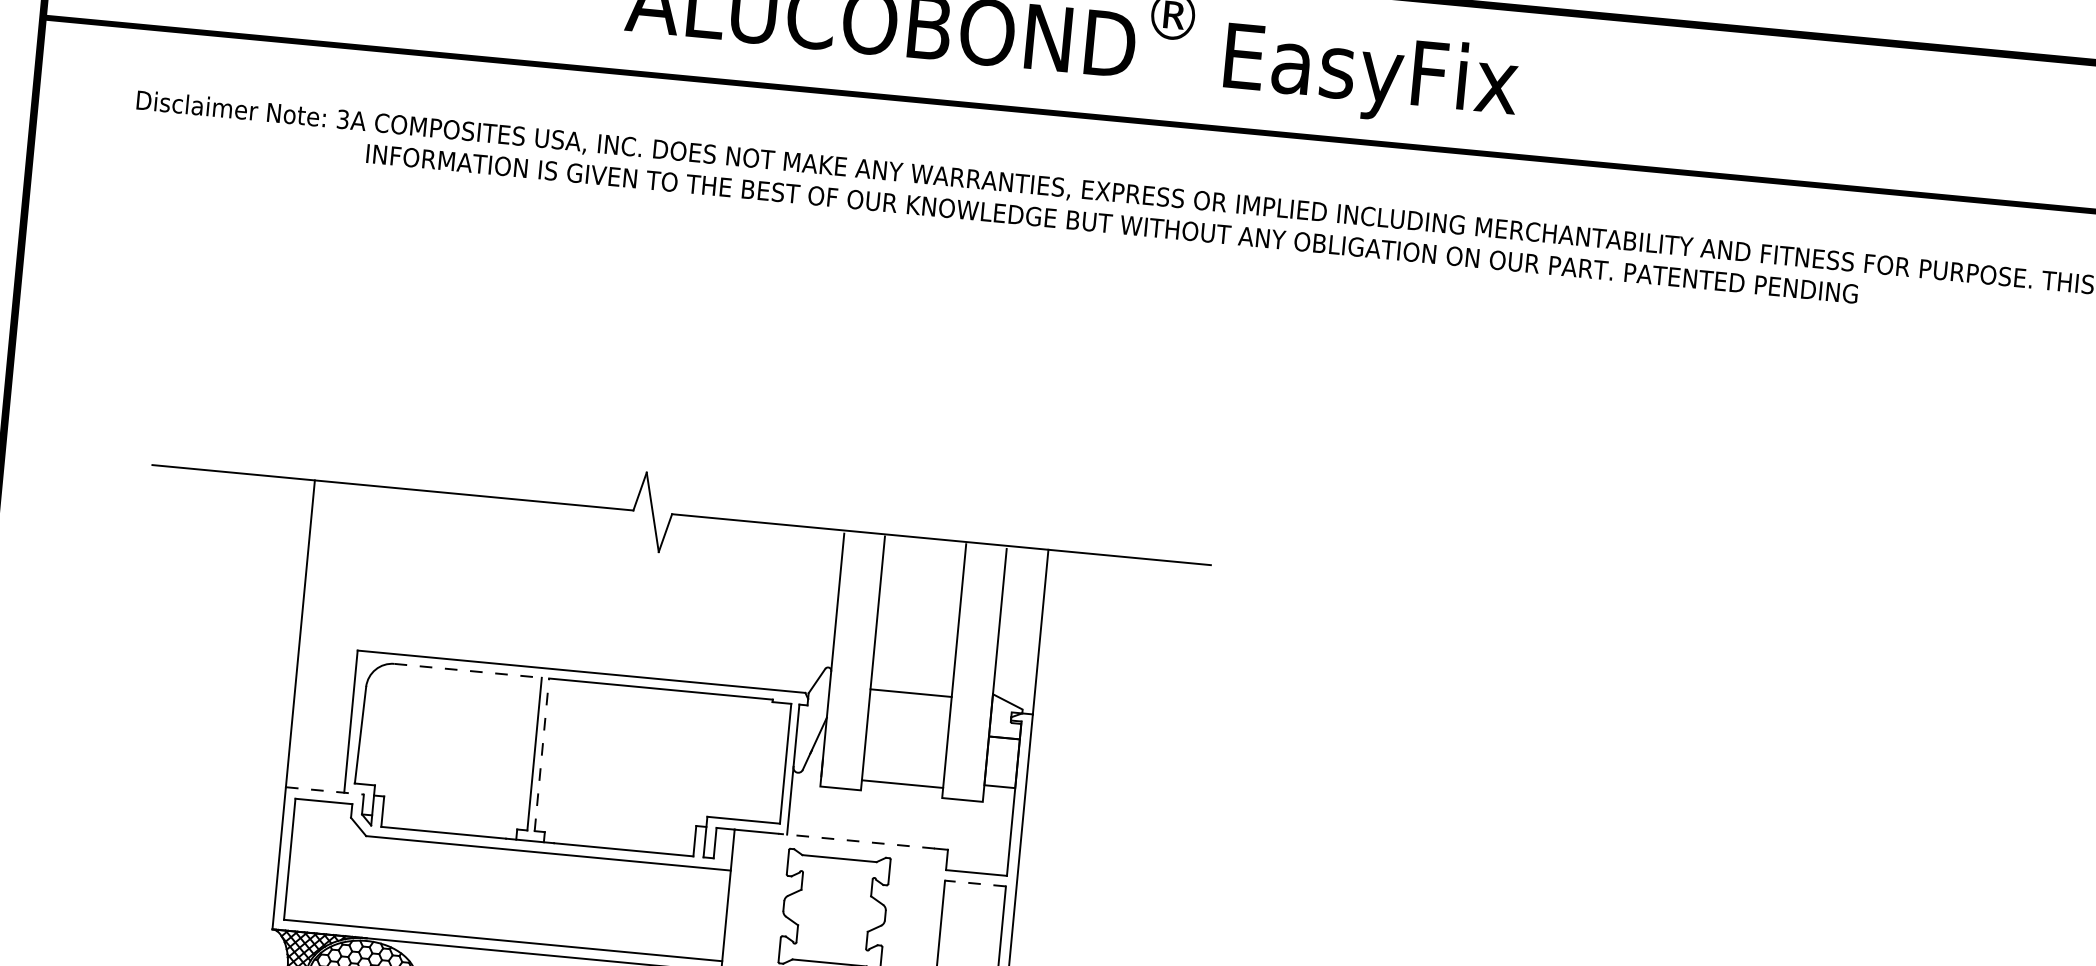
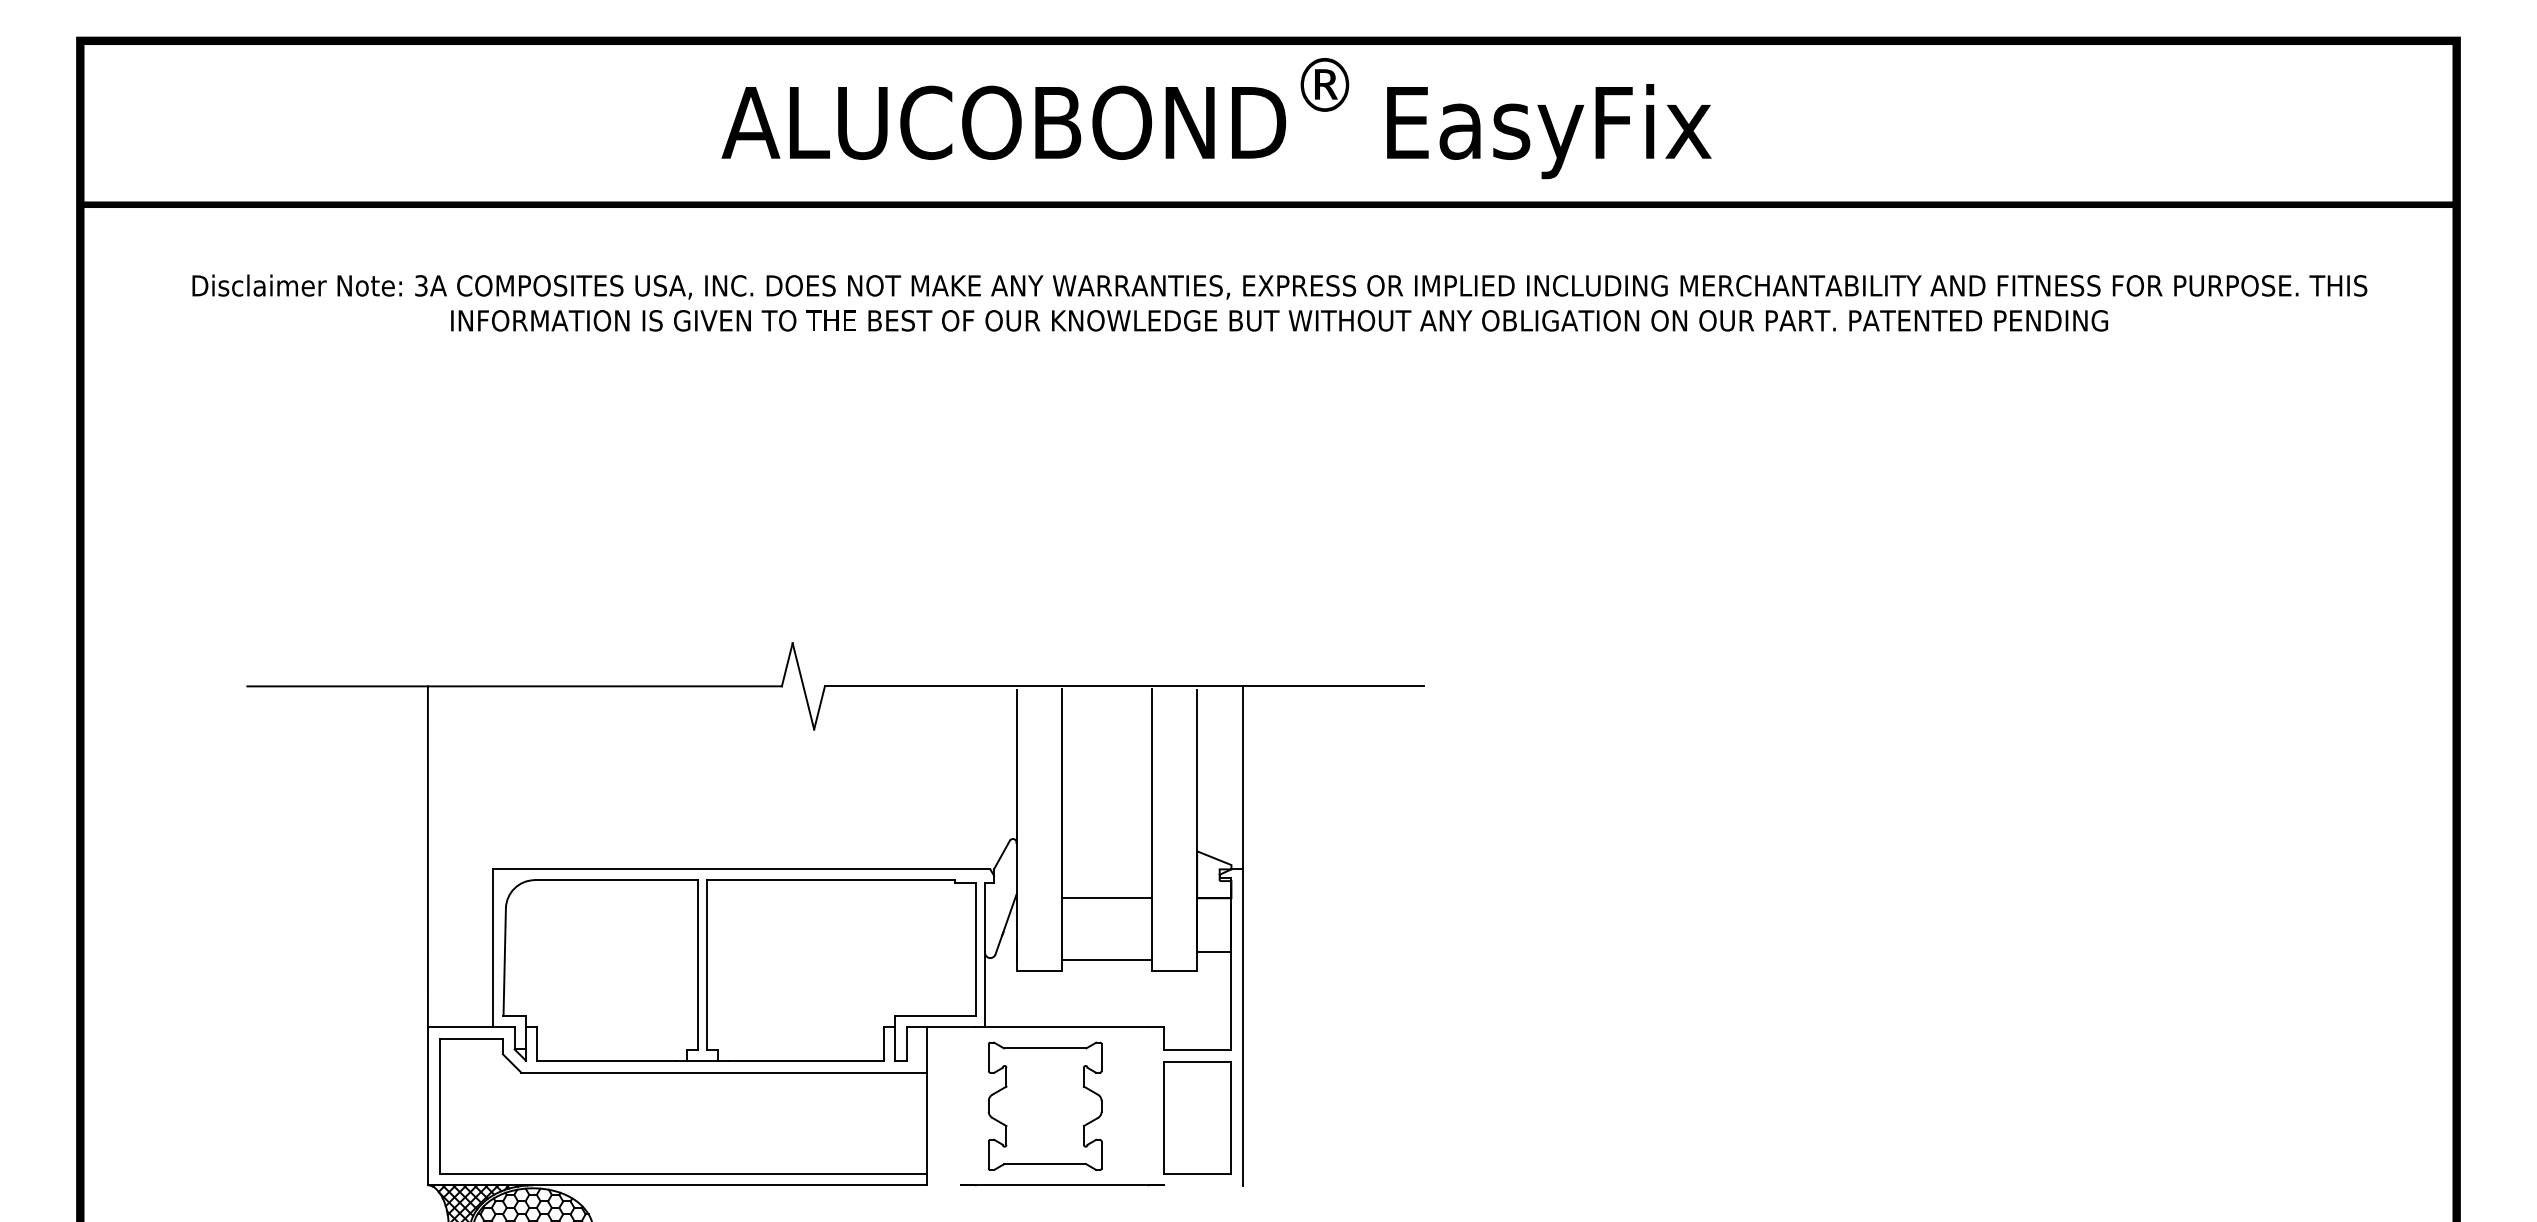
line: (468, 671) -> (616, 880), dashed -> solid
line: (910, 693) -> (1106, 897), moved
line: (541, 755) -> (706, 965), dashed -> solid
line: (325, 791) -> (471, 1027), dashed -> solid
line: (856, 841) -> (1062, 1027), dashed -> solid
line: (975, 883) -> (1197, 1061), dashed -> solid

